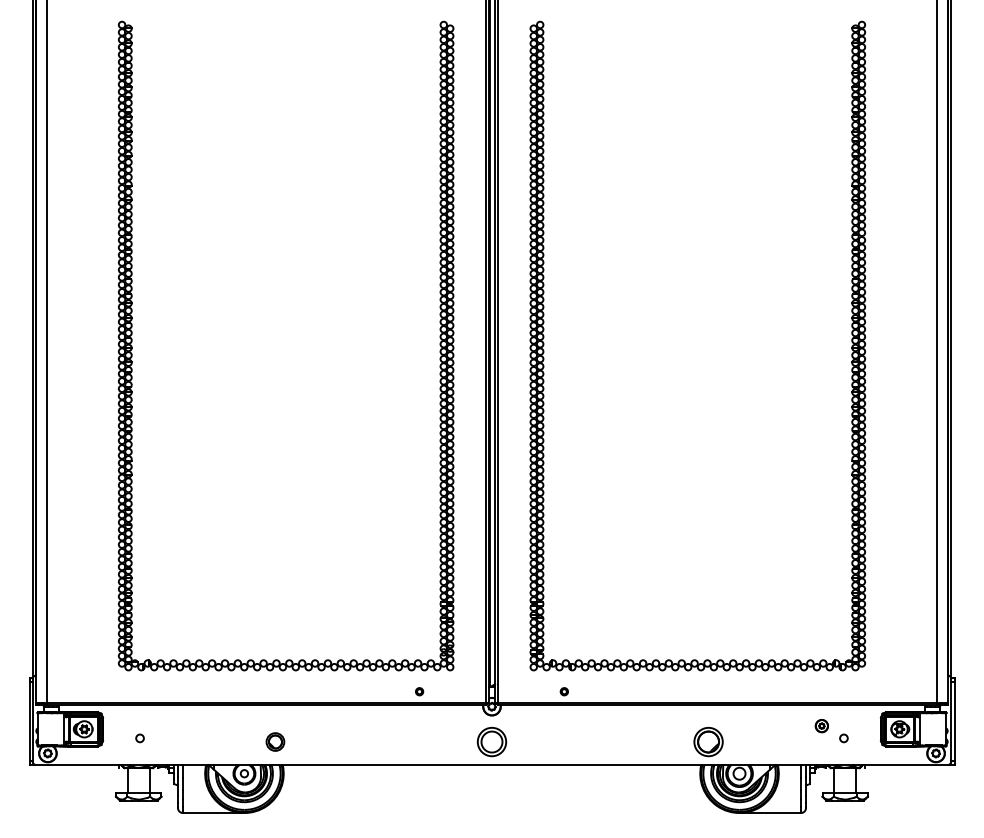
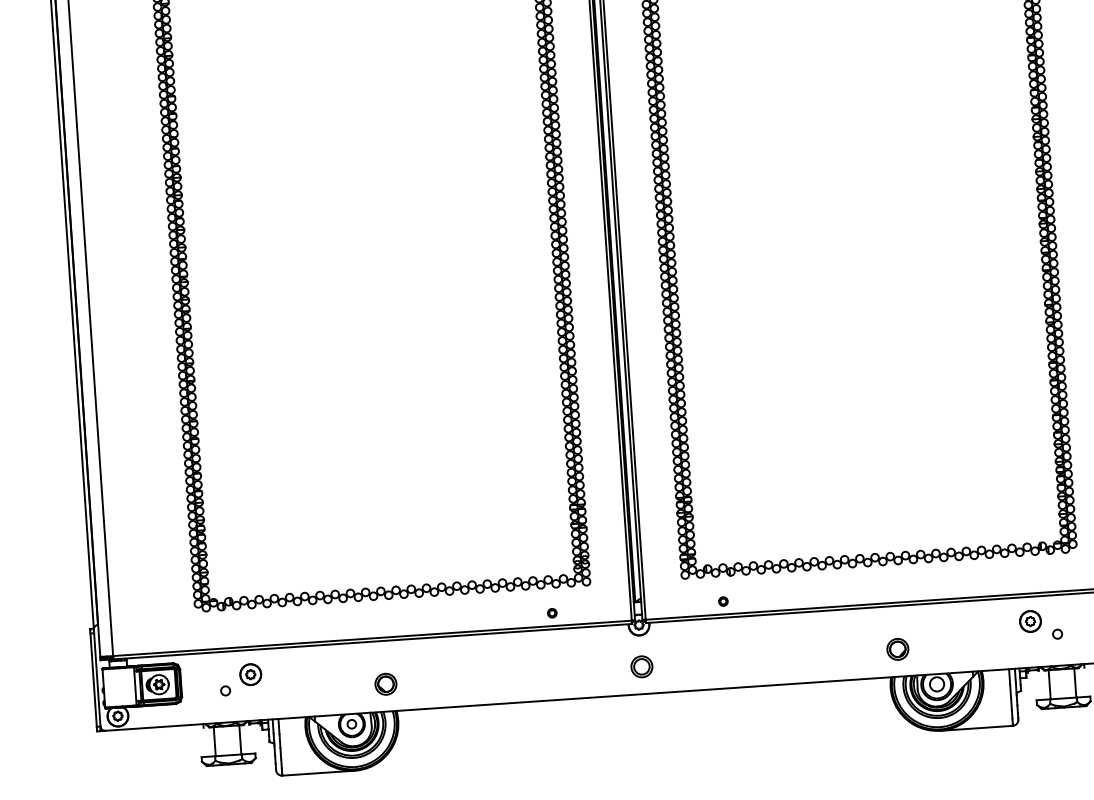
part: (161, 725) -> (249, 673), added
part: (821, 725) -> (1030, 620), size x1.43
part: (491, 741) -> (641, 666), size x0.62
part: (708, 741) -> (897, 648), size x0.62

